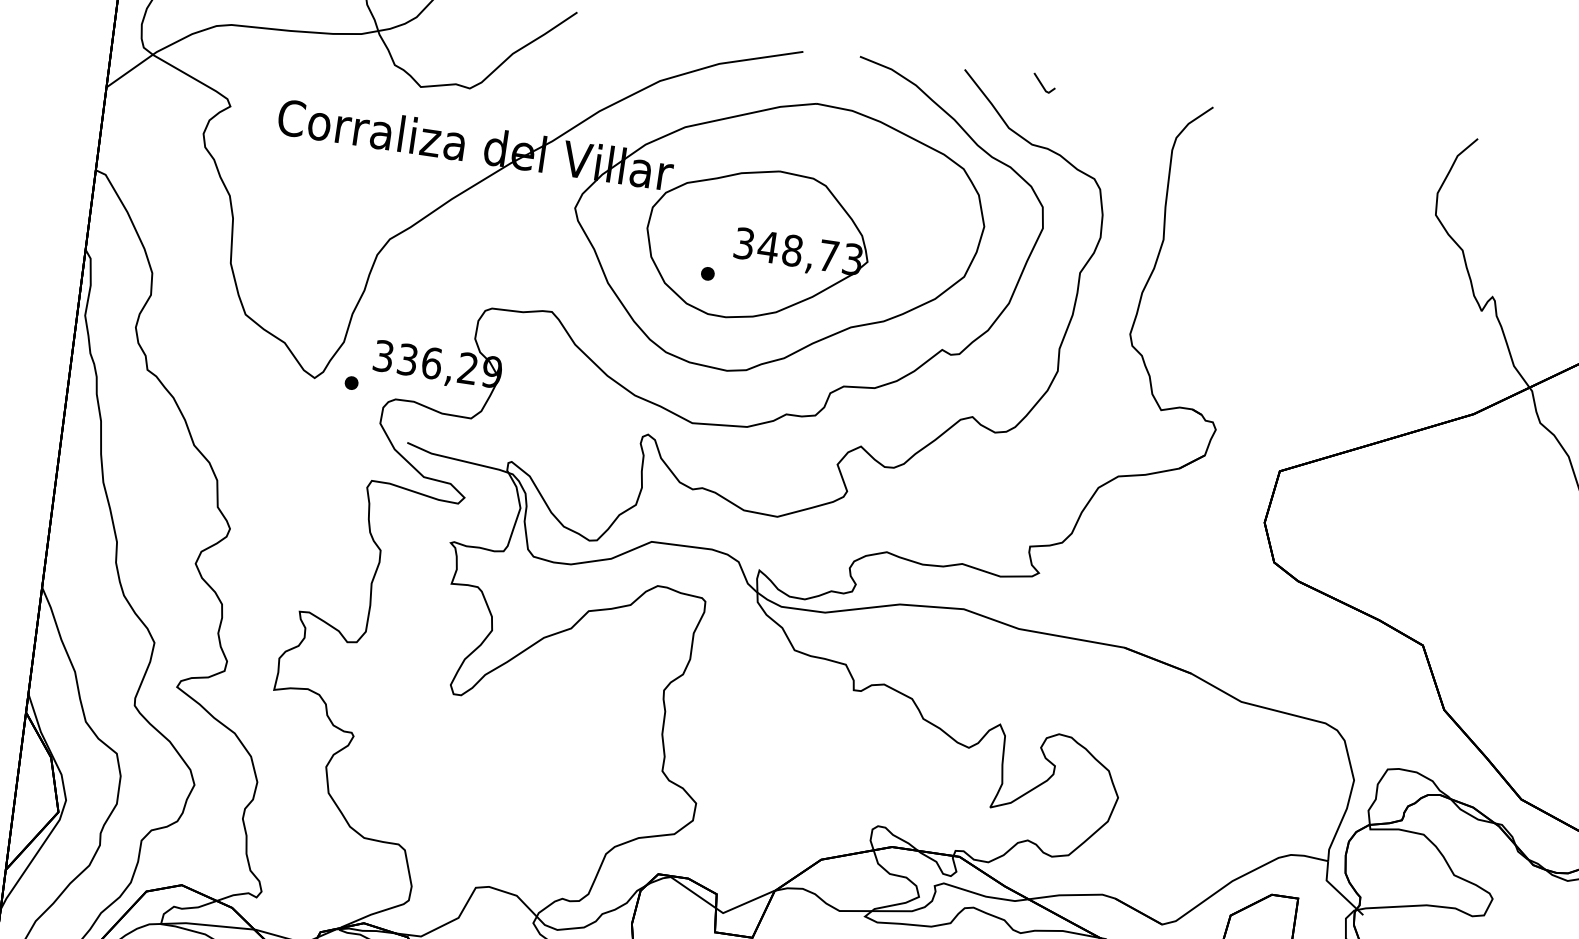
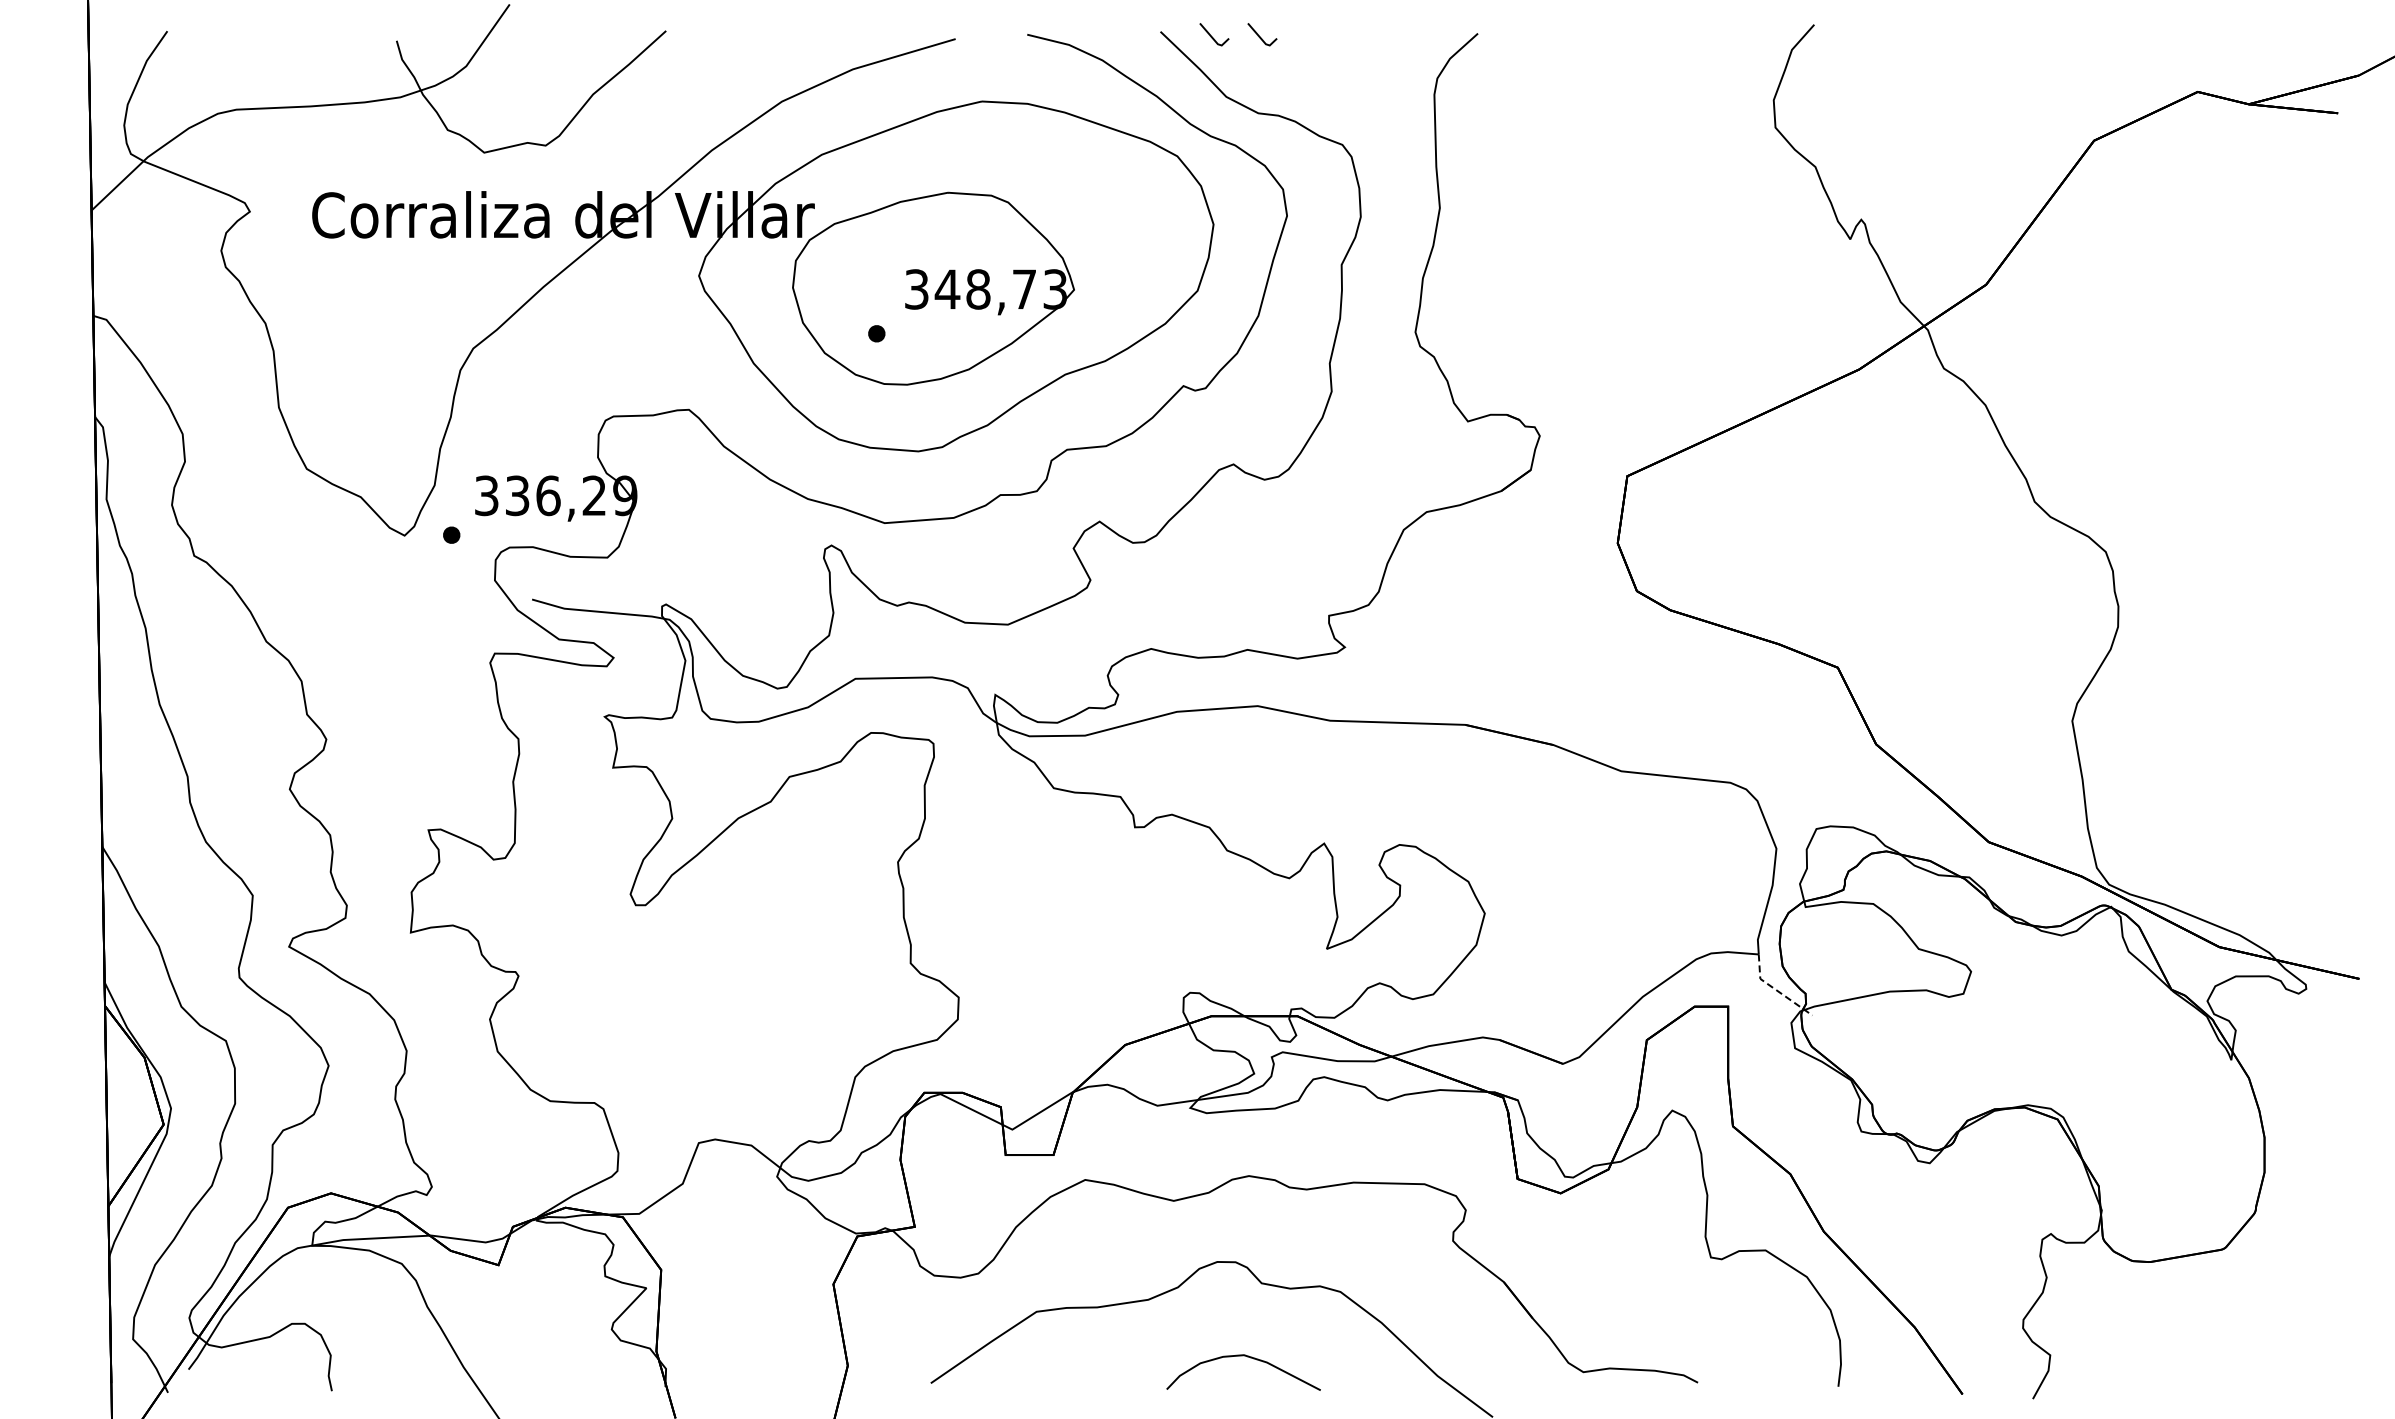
line: (1004, 79) -> (1212, 36), added
line: (1337, 890) -> (1775, 989), solid -> dashed

